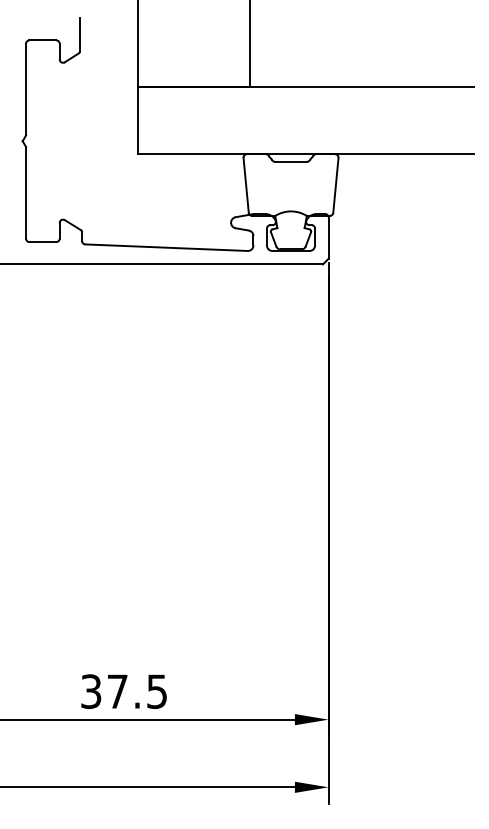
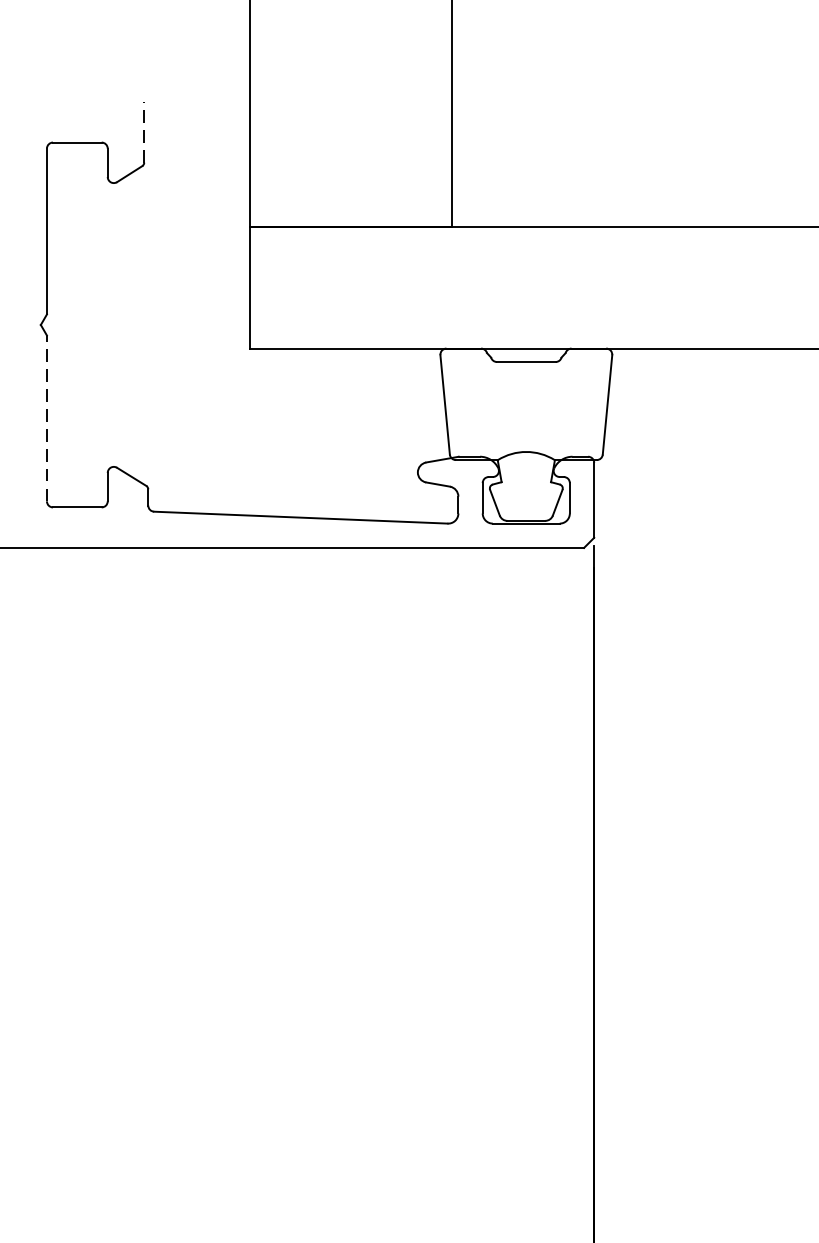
line: (79, 34) -> (143, 131), solid -> dashed
line: (26, 192) -> (47, 417), solid -> dashed

